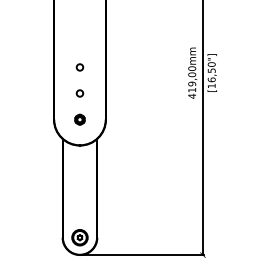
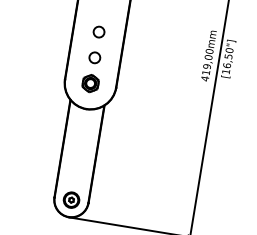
circle: (79, 67) -> (98, 32), size x1.67
circle: (79, 93) -> (94, 57), size x1.67
part: (79, 119) -> (90, 83), size x1.67

